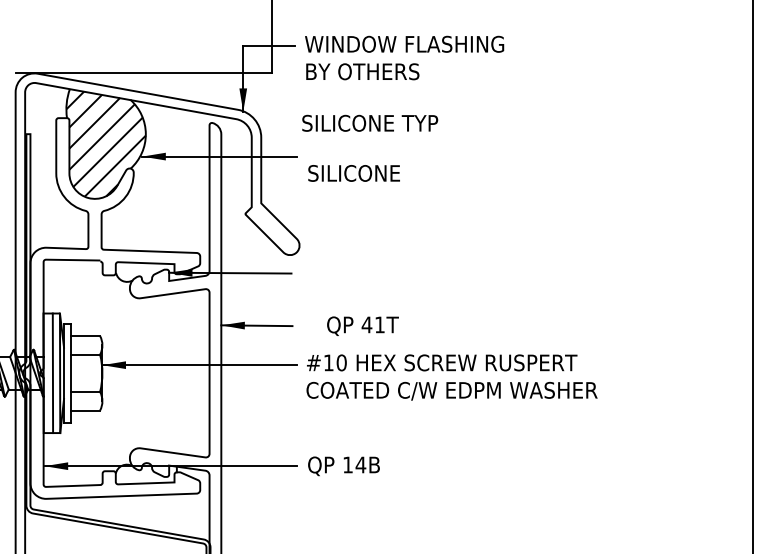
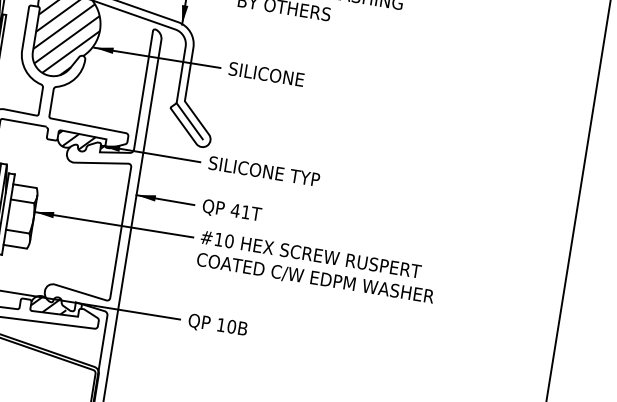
text: (370, 122) -> (264, 170), moved
text: (353, 173) -> (266, 74), moved
line: (270, 226) -> (189, 121), added
hatch: (145, 271) -> (81, 141), added
text: (362, 325) -> (231, 210), moved
text: (360, 464) -> (231, 326), 14B -> 10B
hatch: (142, 473) -> (53, 305), added

